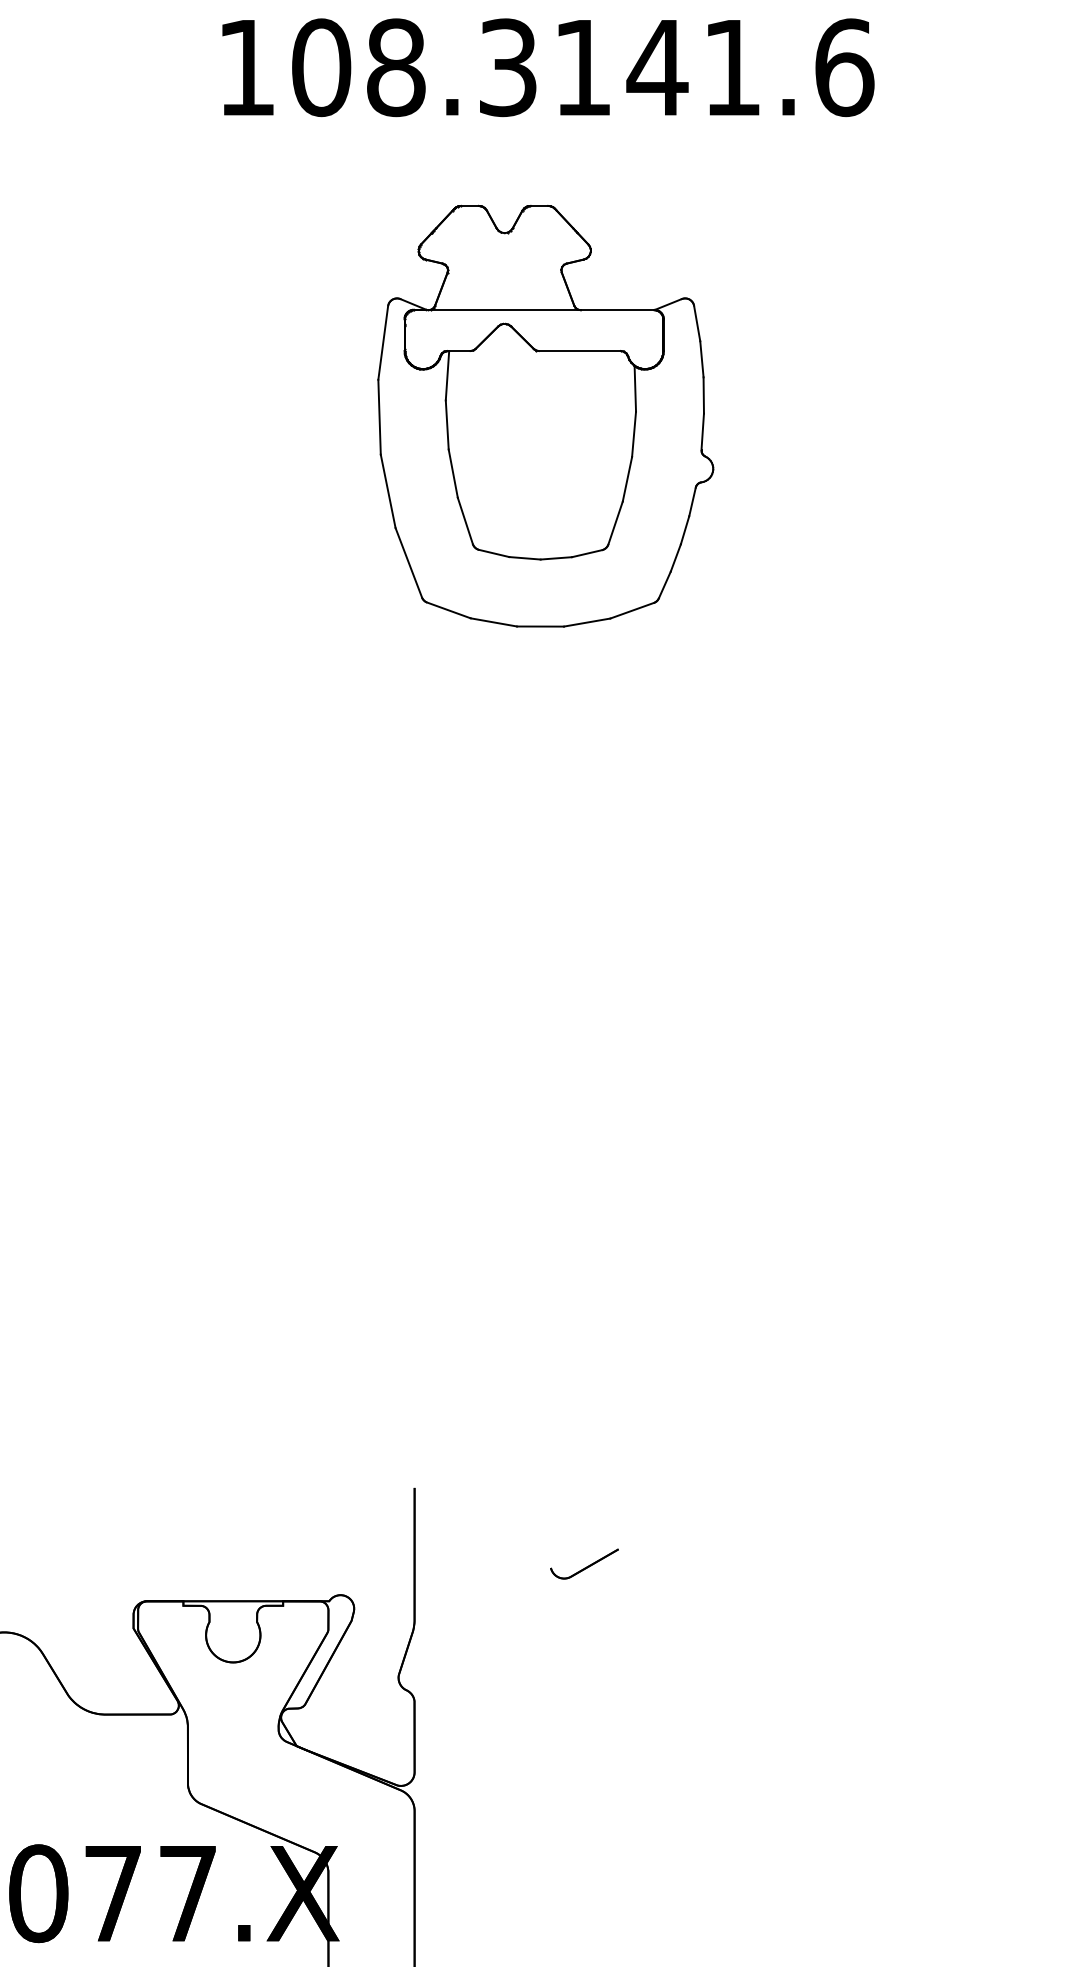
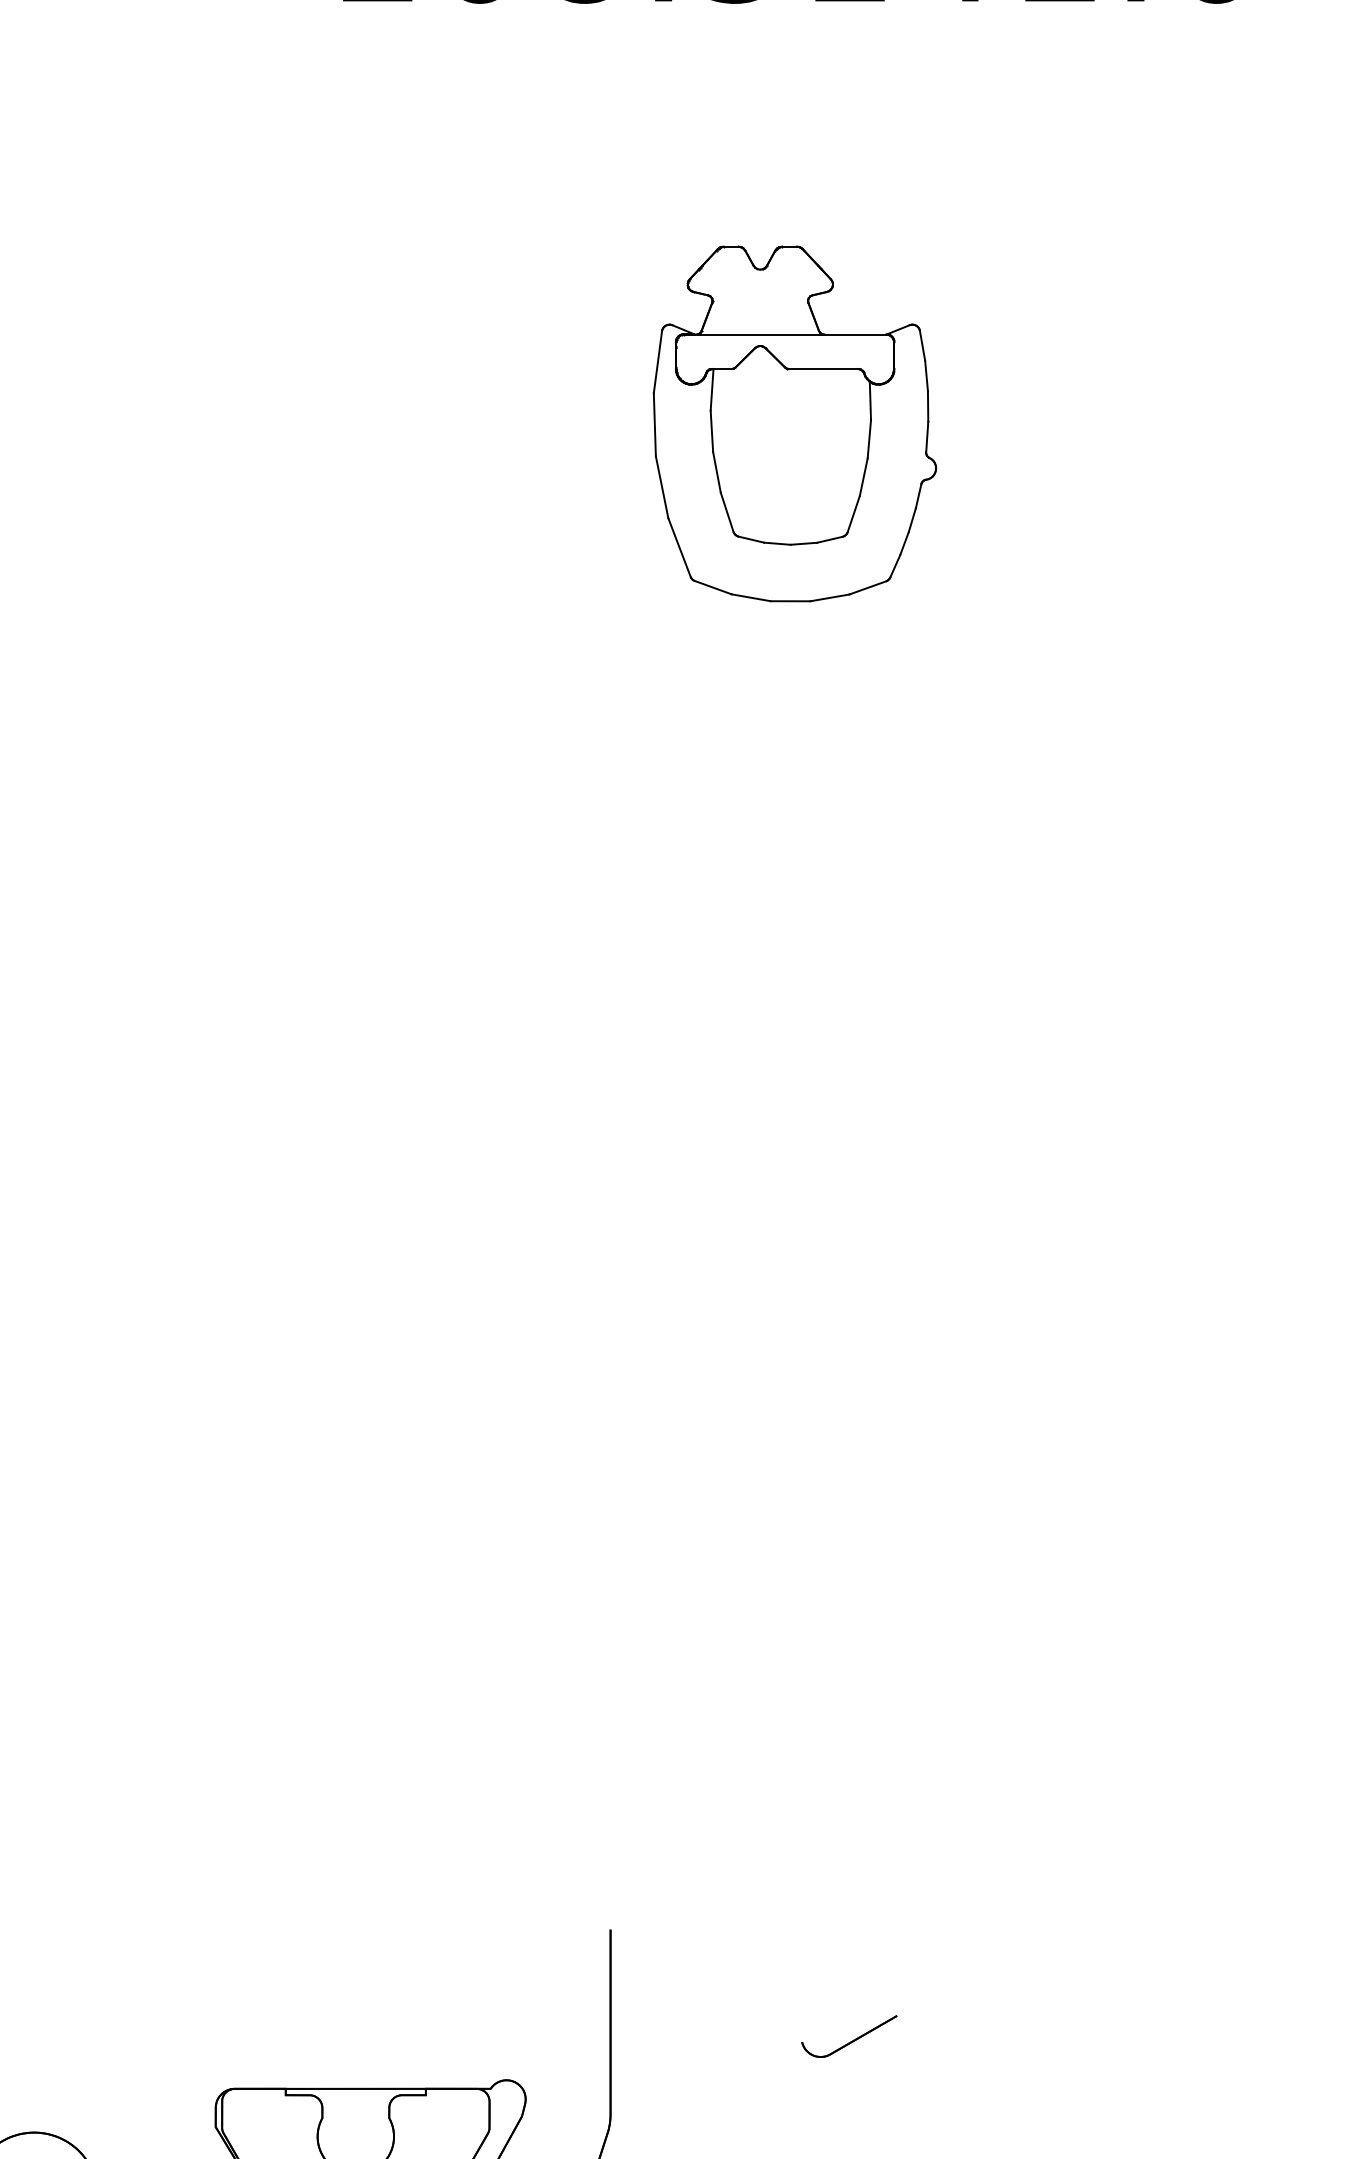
part: (545, 415) -> (794, 423), size x0.6

